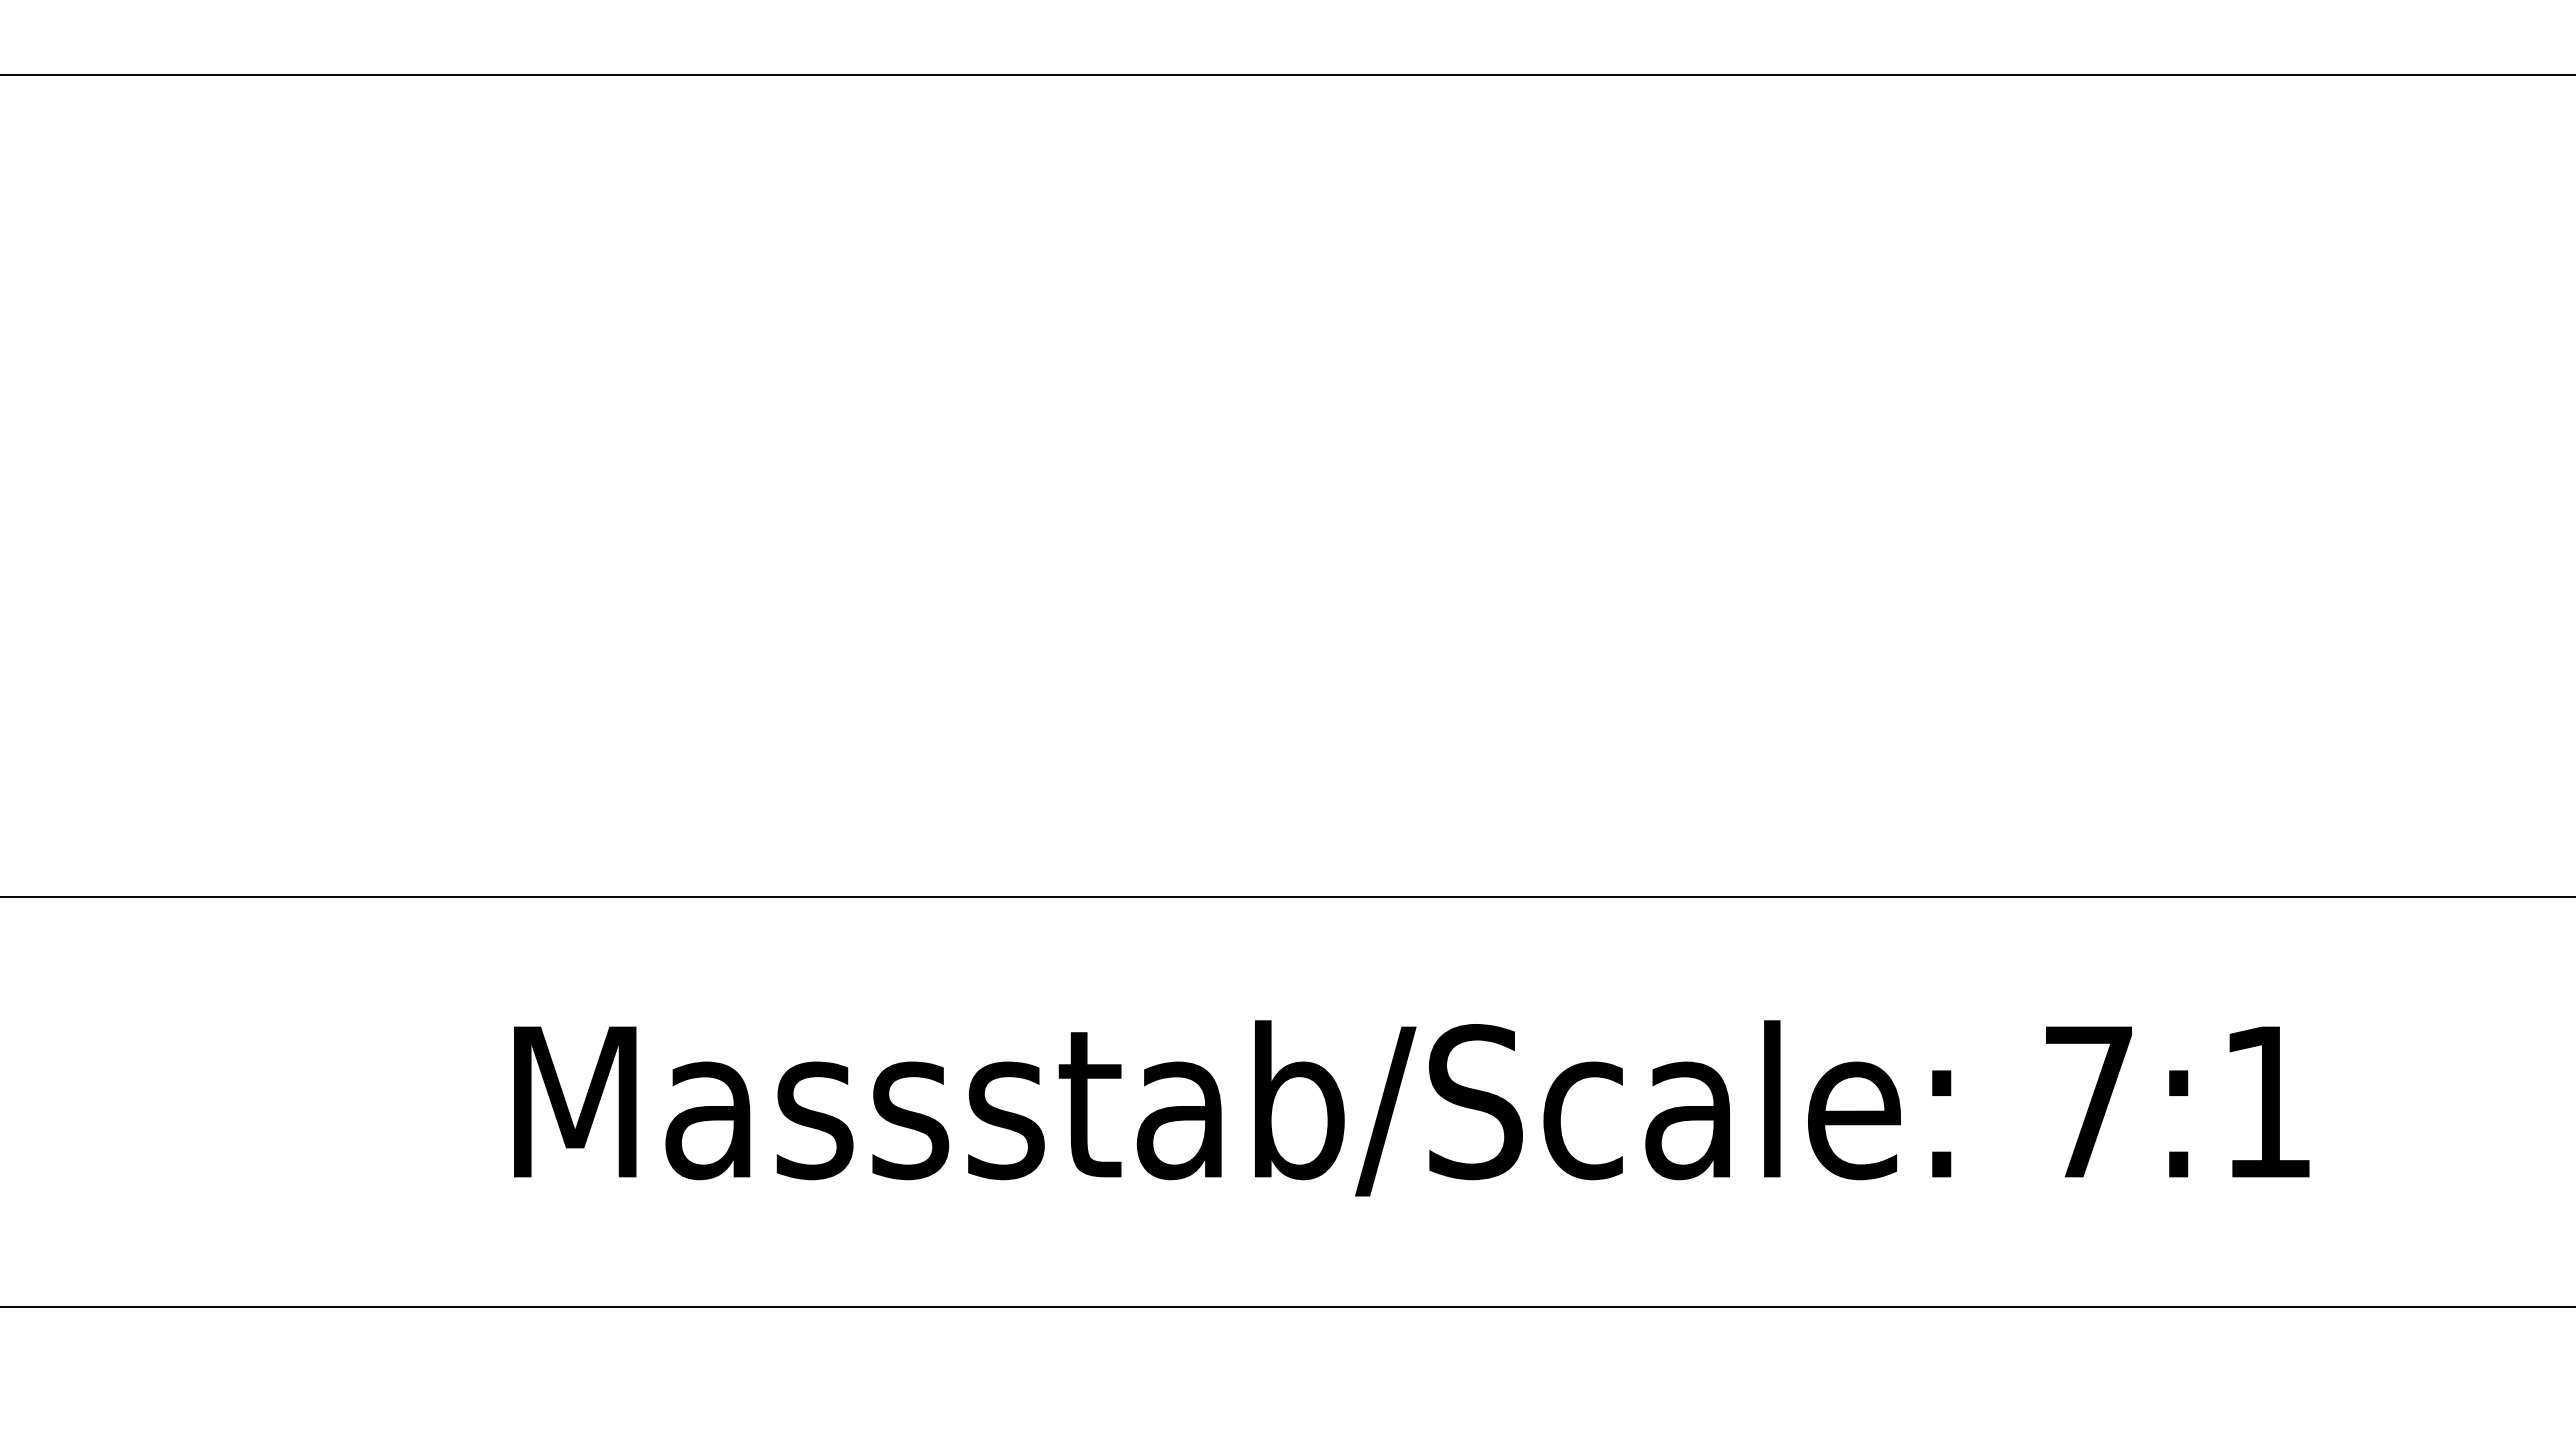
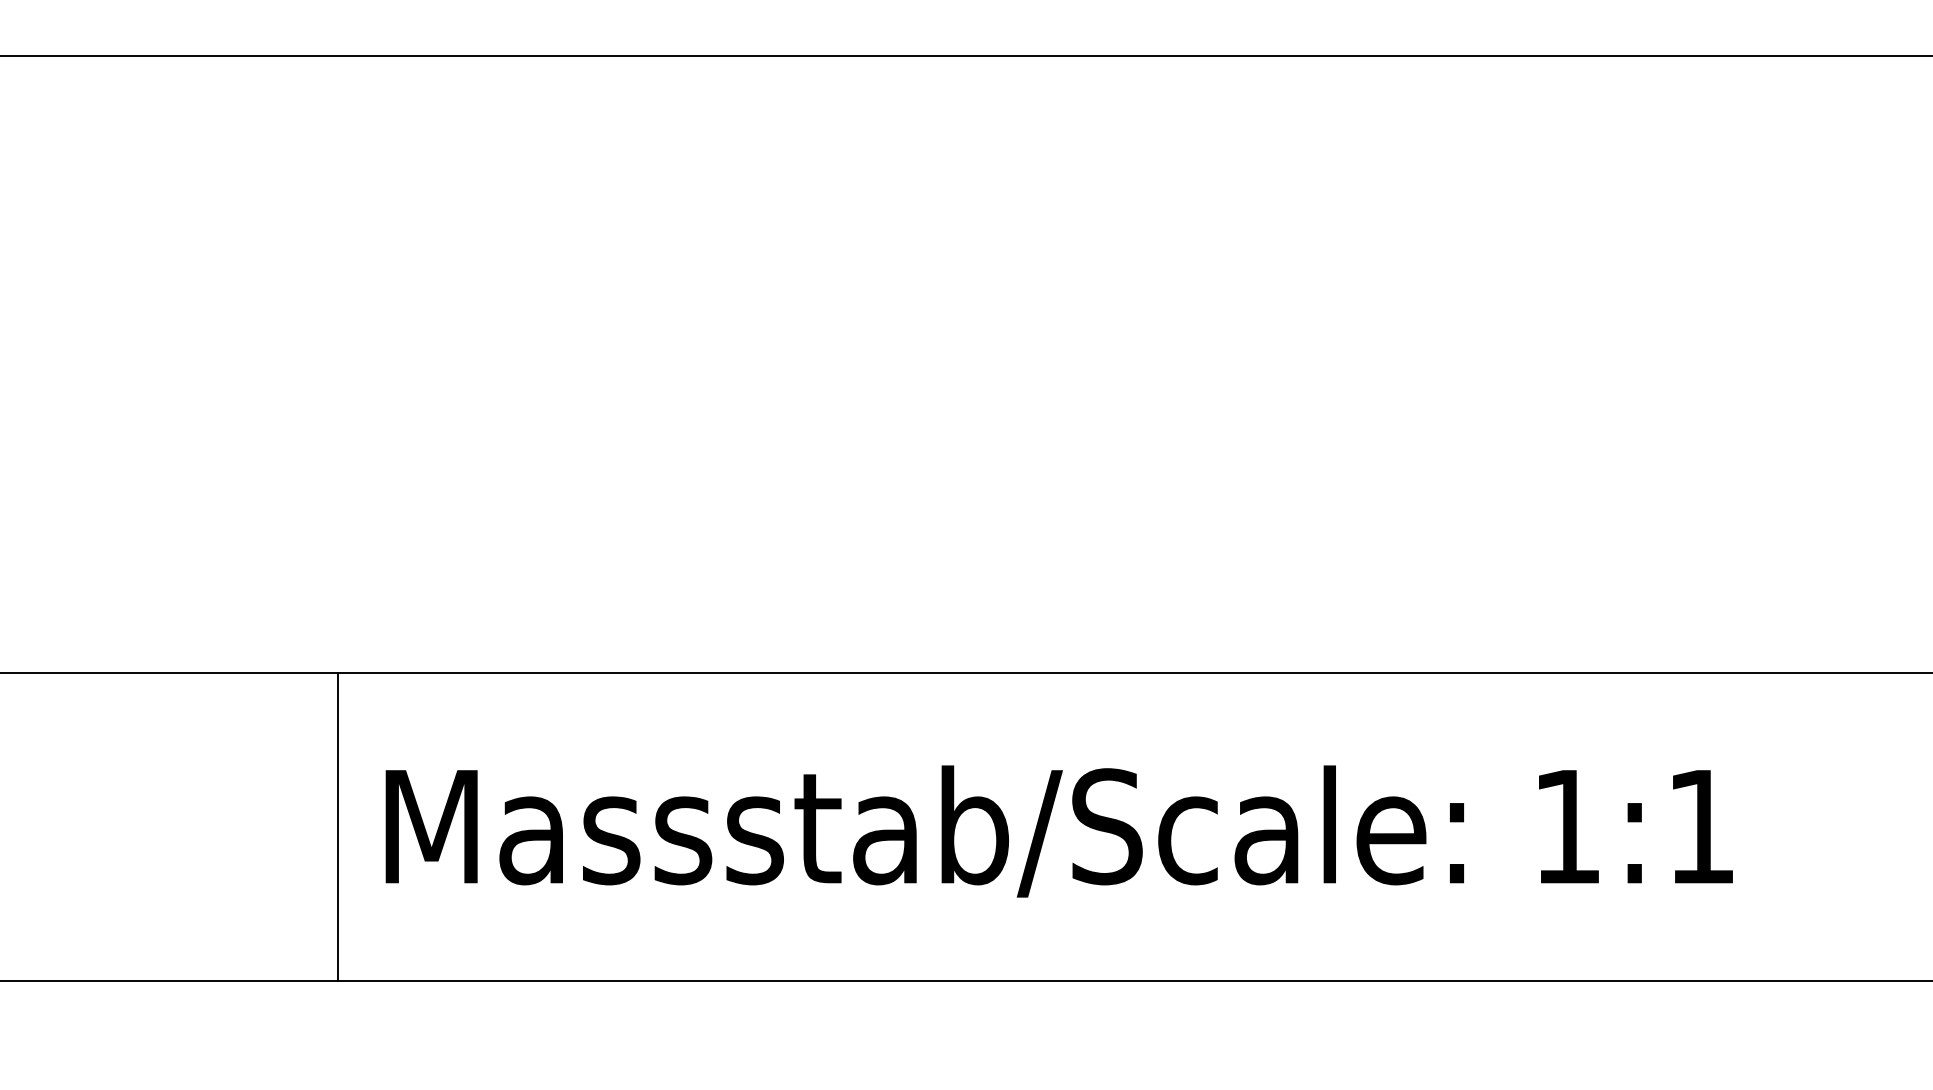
line: (450, 1101) -> (338, 826), added
text: (2088, 1101) -> (1567, 826), 7:1 -> 1:1

